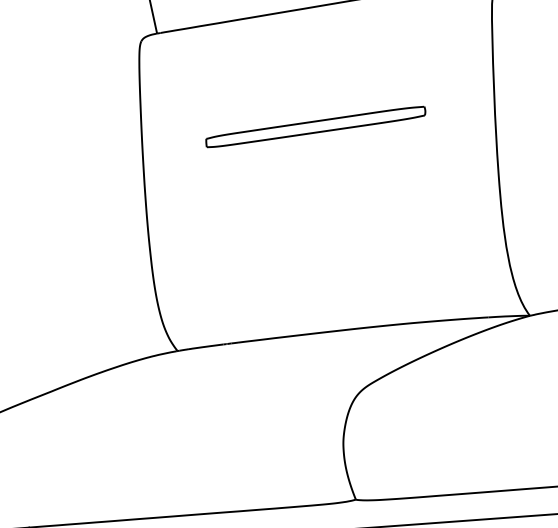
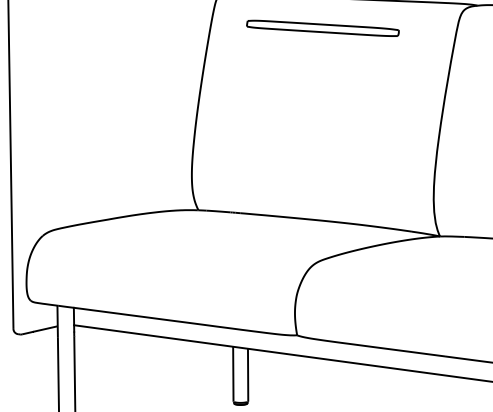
part: (314, 125) -> (322, 27), moved

